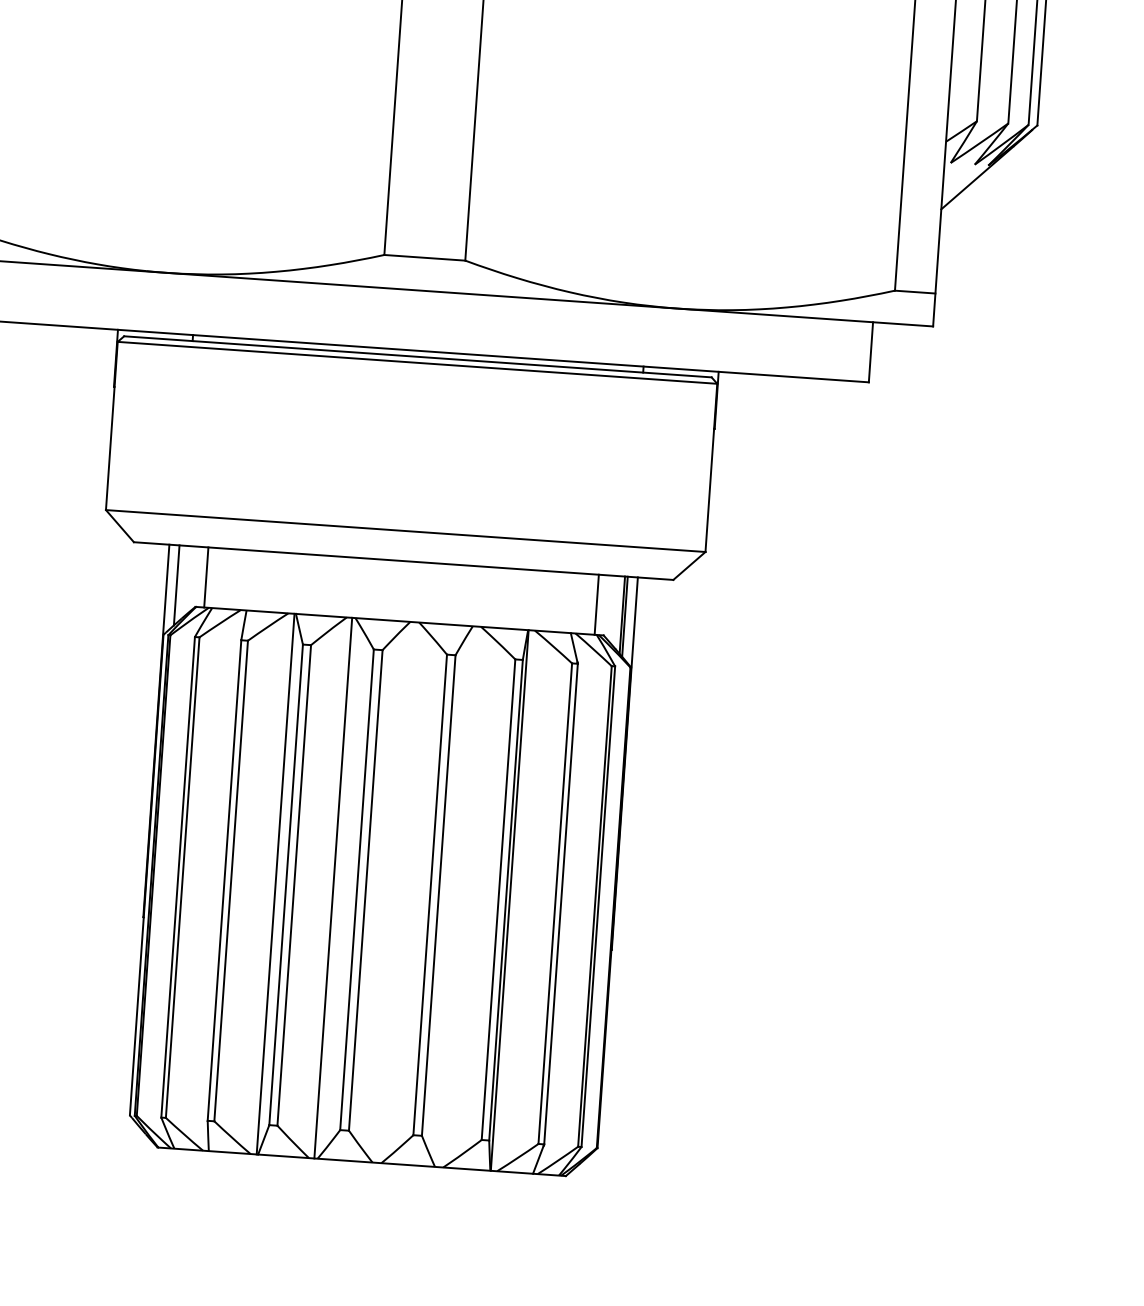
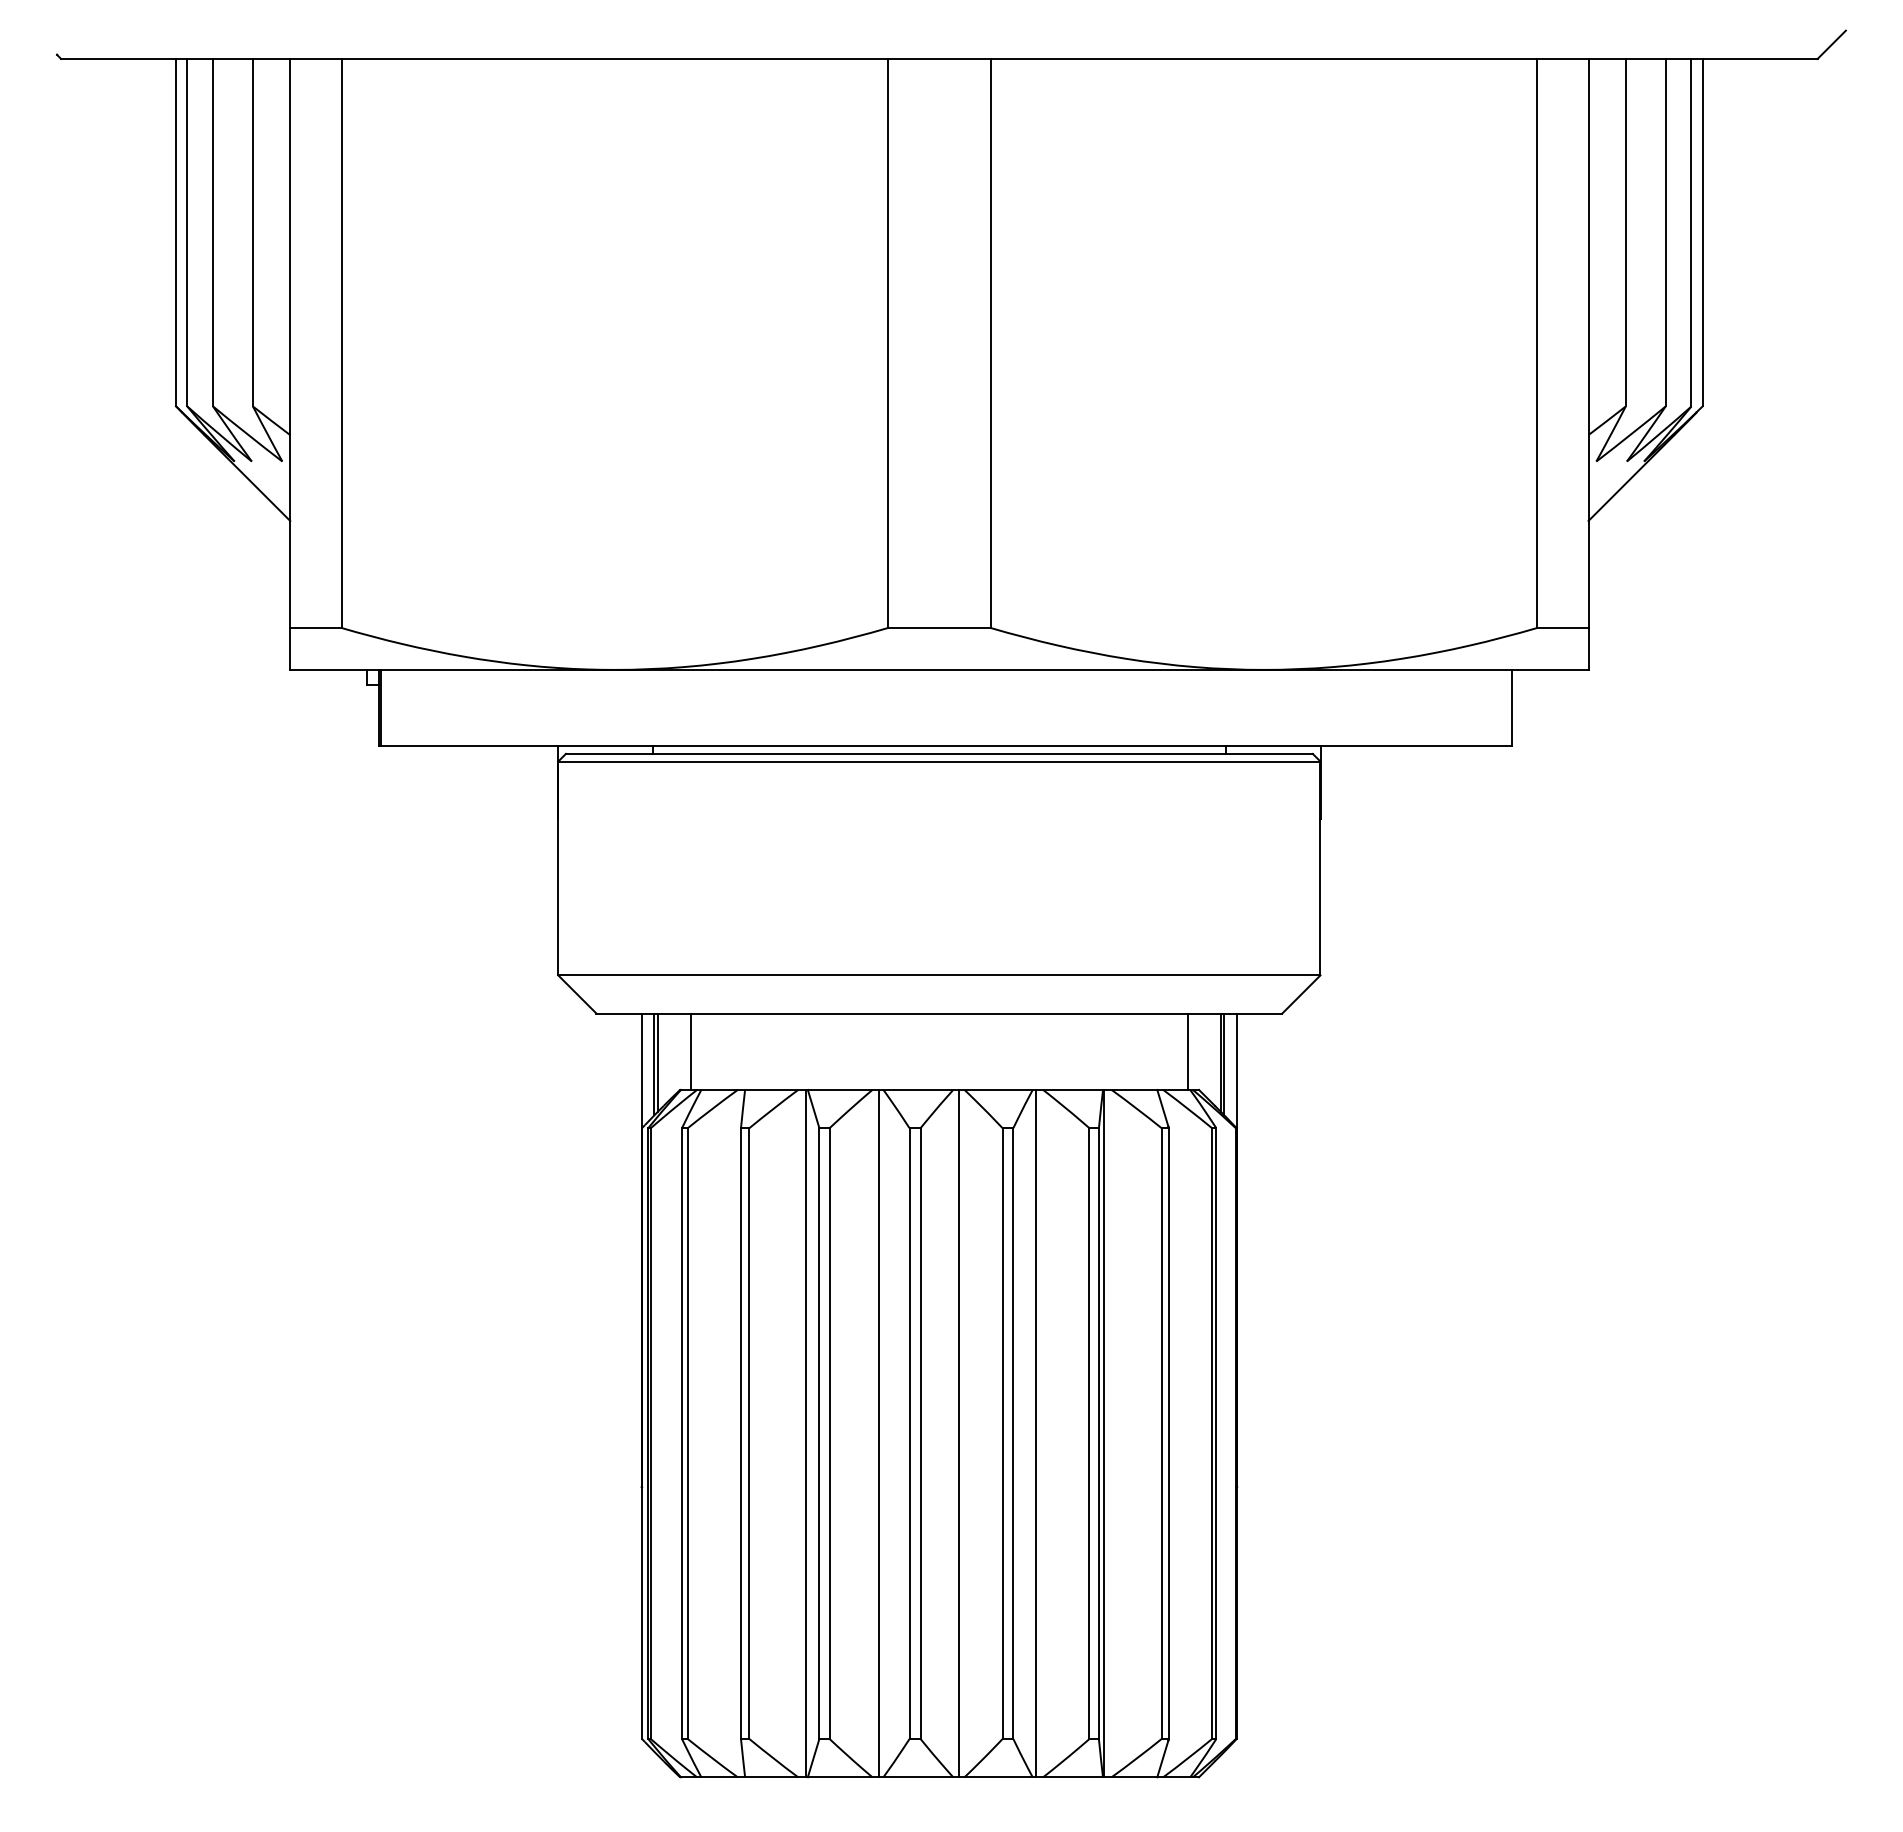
line: (179, 584) -> (657, 1062), added
line: (395, 892) -> (958, 1433), added
line: (456, 896) -> (1035, 1433), added

